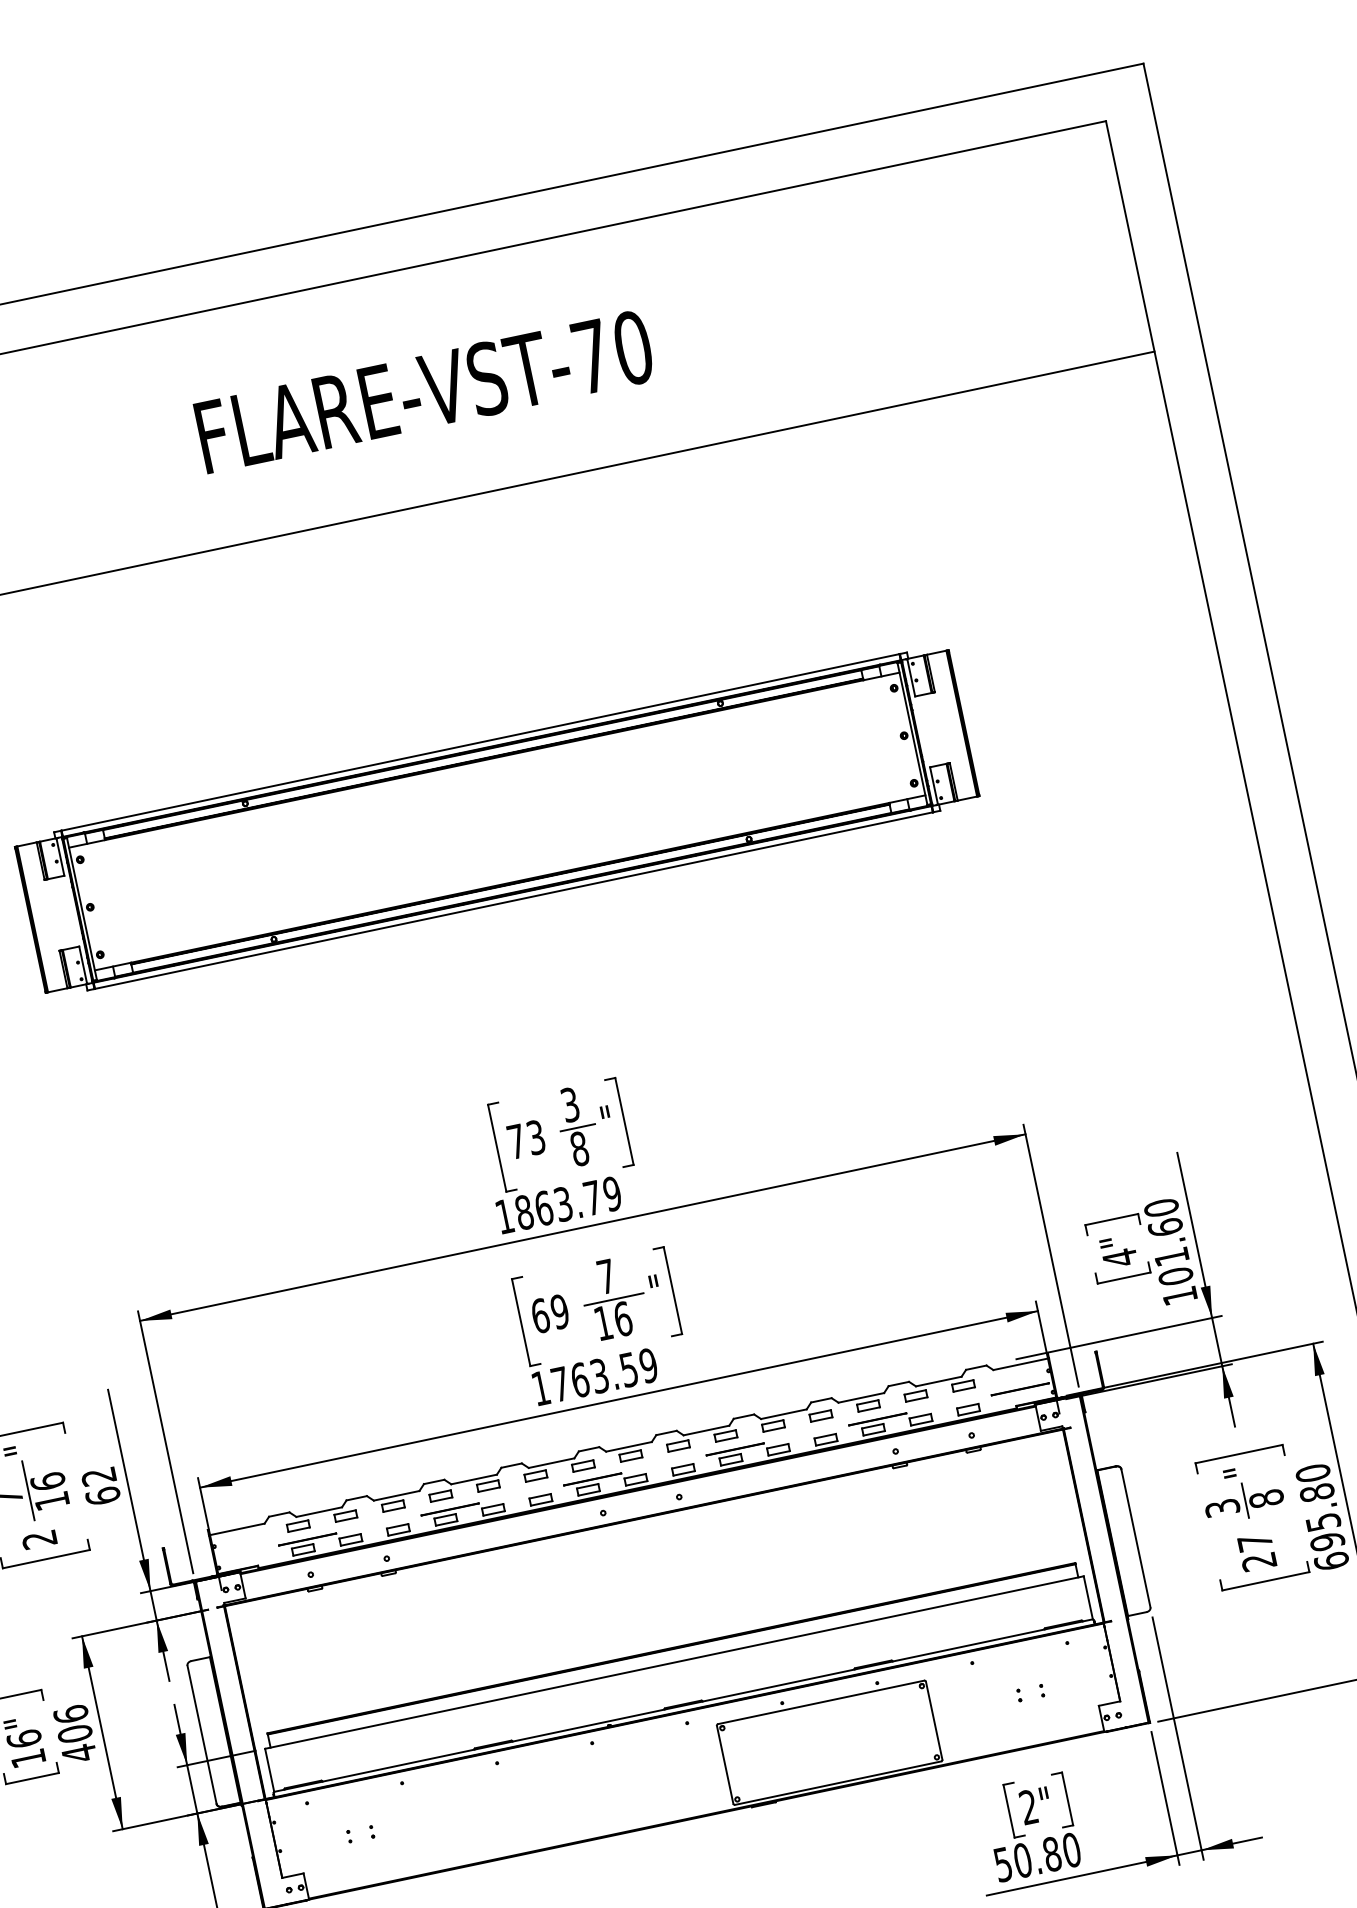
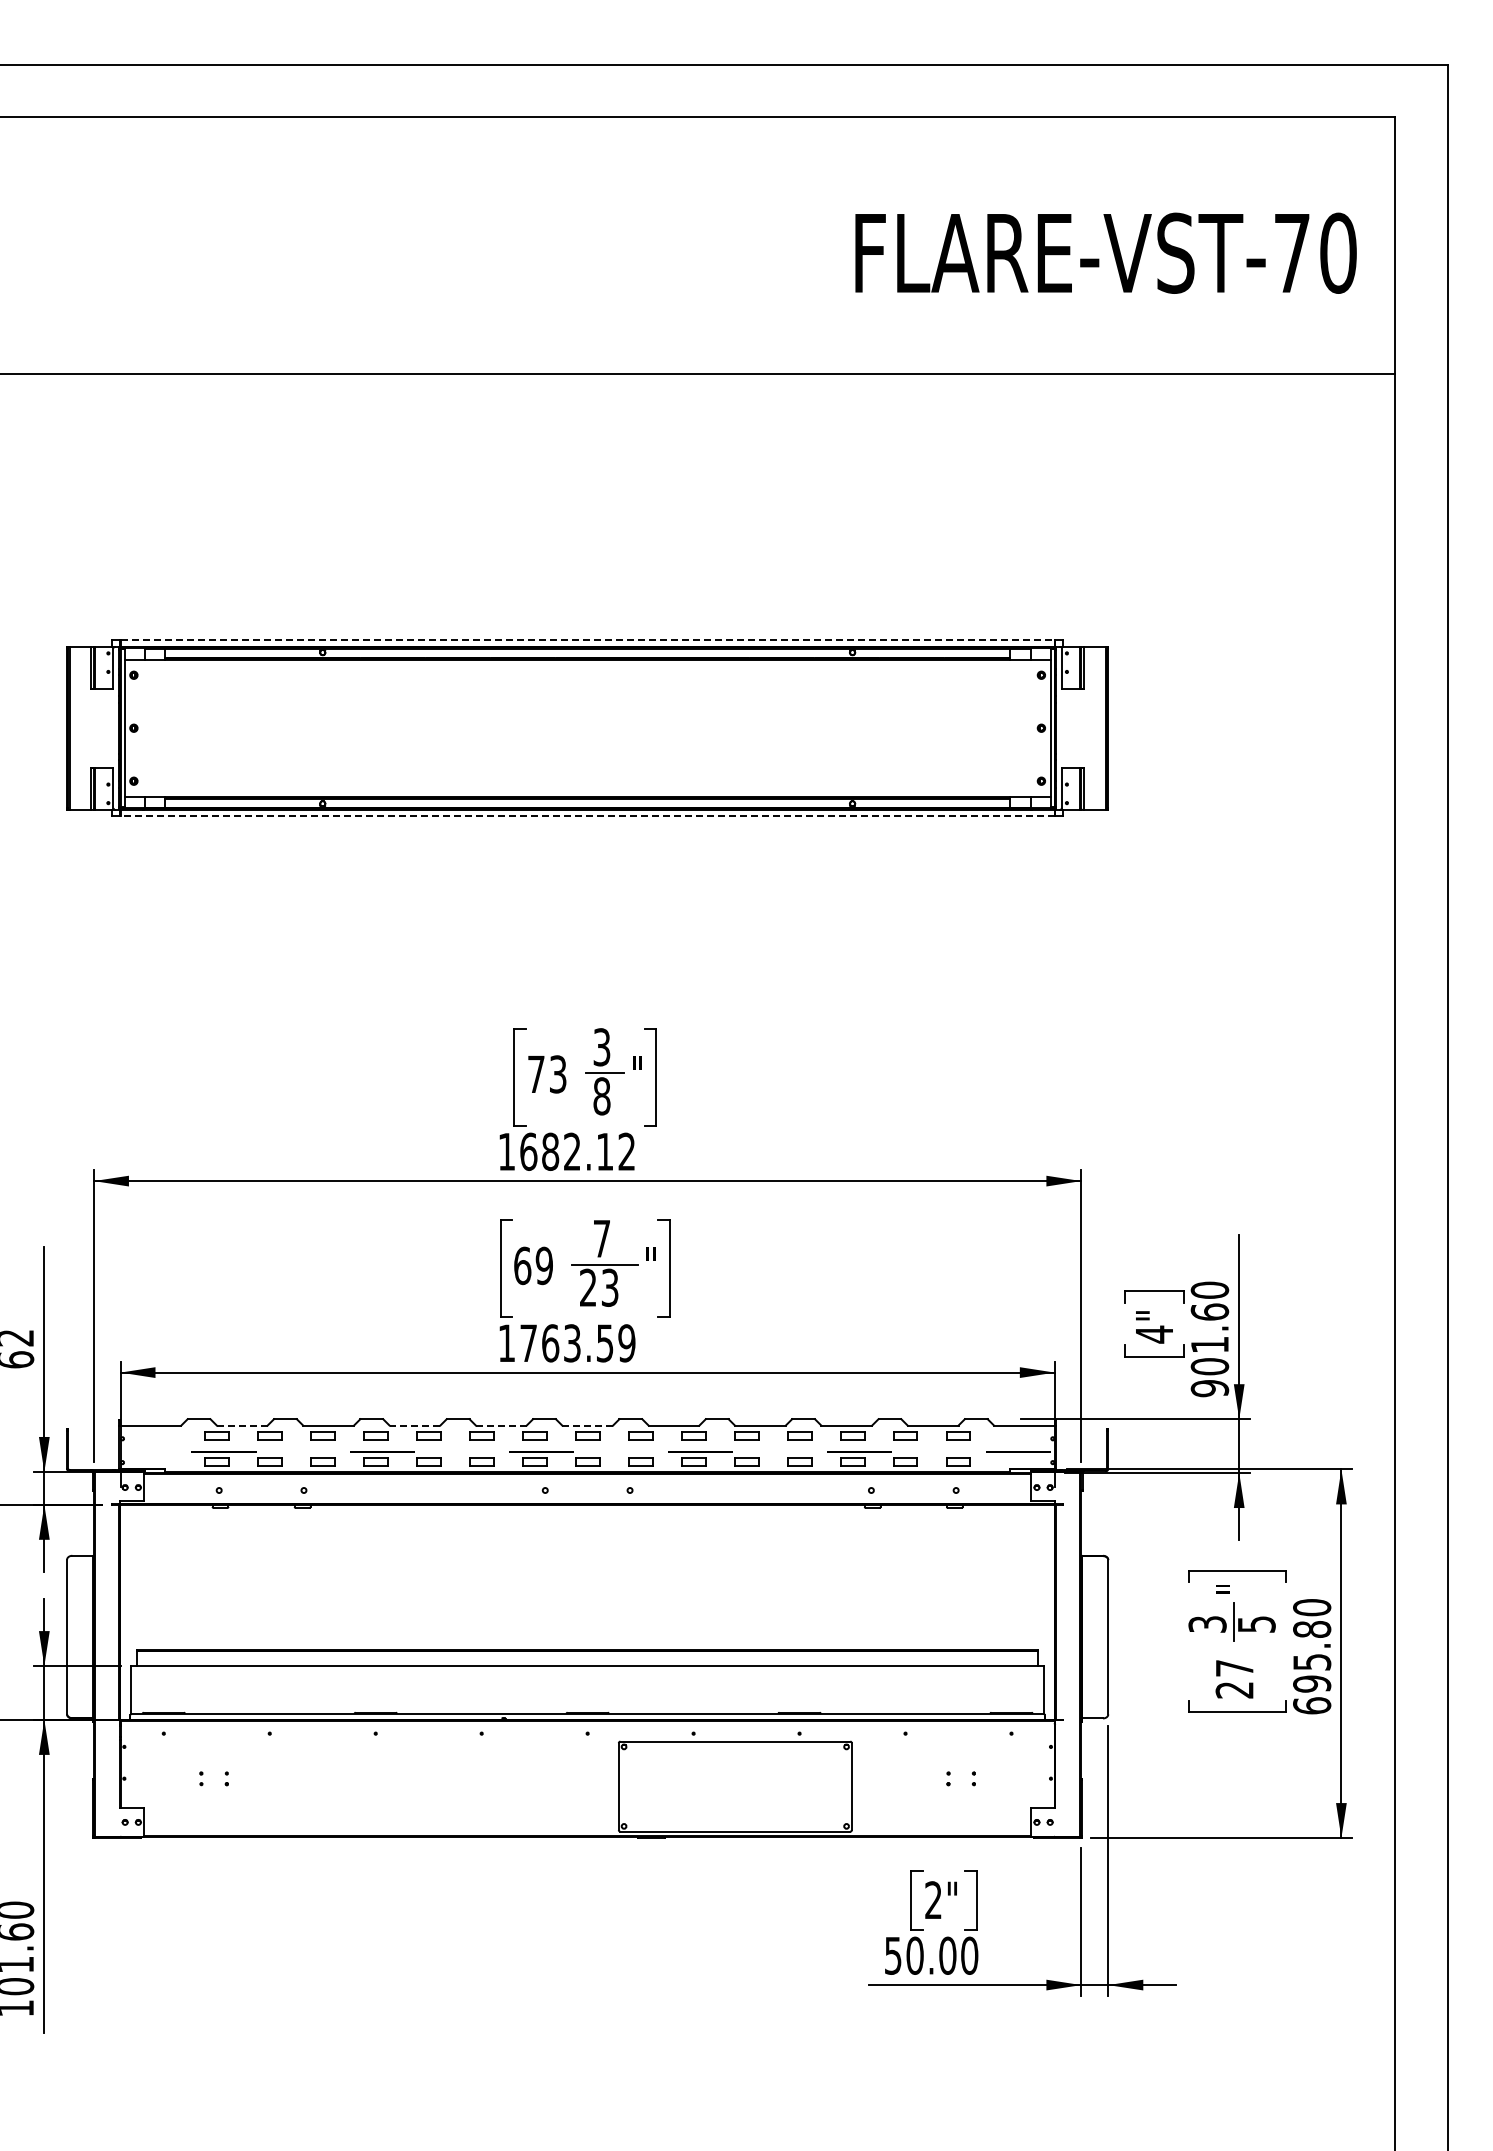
text: (424, 391) -> (1105, 252), moved
line: (481, 742) -> (588, 640), solid -> dashed
line: (513, 900) -> (587, 816), solid -> dashed
text: (568, 1203) -> (577, 1151), 1863.79 -> 1682.12
text: (1179, 1296) -> (1209, 1388), 101.60 -> 901.60
text: (613, 1320) -> (599, 1287), 16 -> 23
line: (628, 1446) -> (587, 1425), solid -> dashed
line: (550, 1463) -> (500, 1425), solid -> dashed
line: (473, 1479) -> (414, 1425), solid -> dashed
text: (1266, 1497) -> (1256, 1623), 8 -> 5
line: (318, 1512) -> (241, 1425), solid -> dashed
text: (1051, 1854) -> (947, 1955), 50.80 -> 50.00

